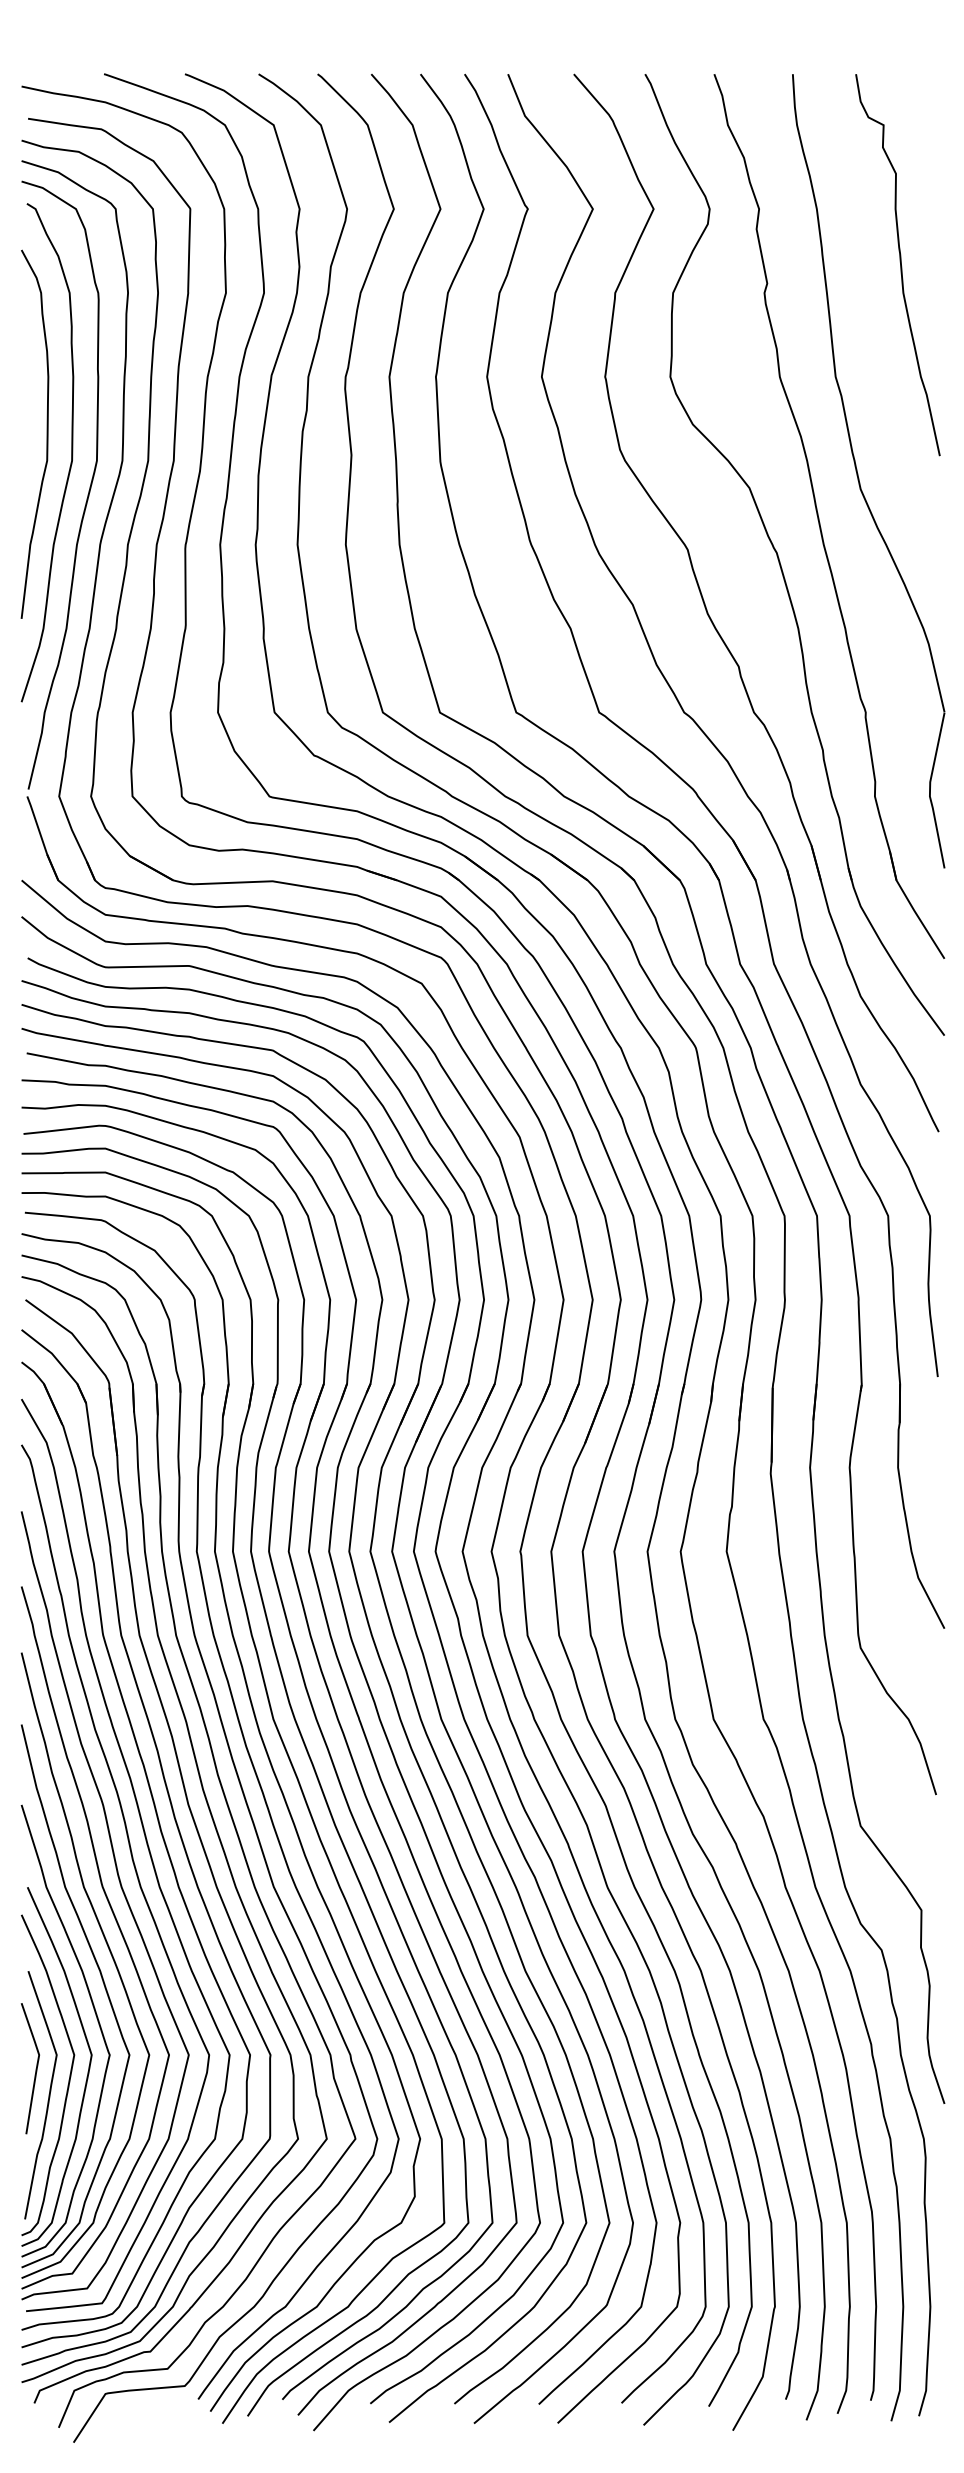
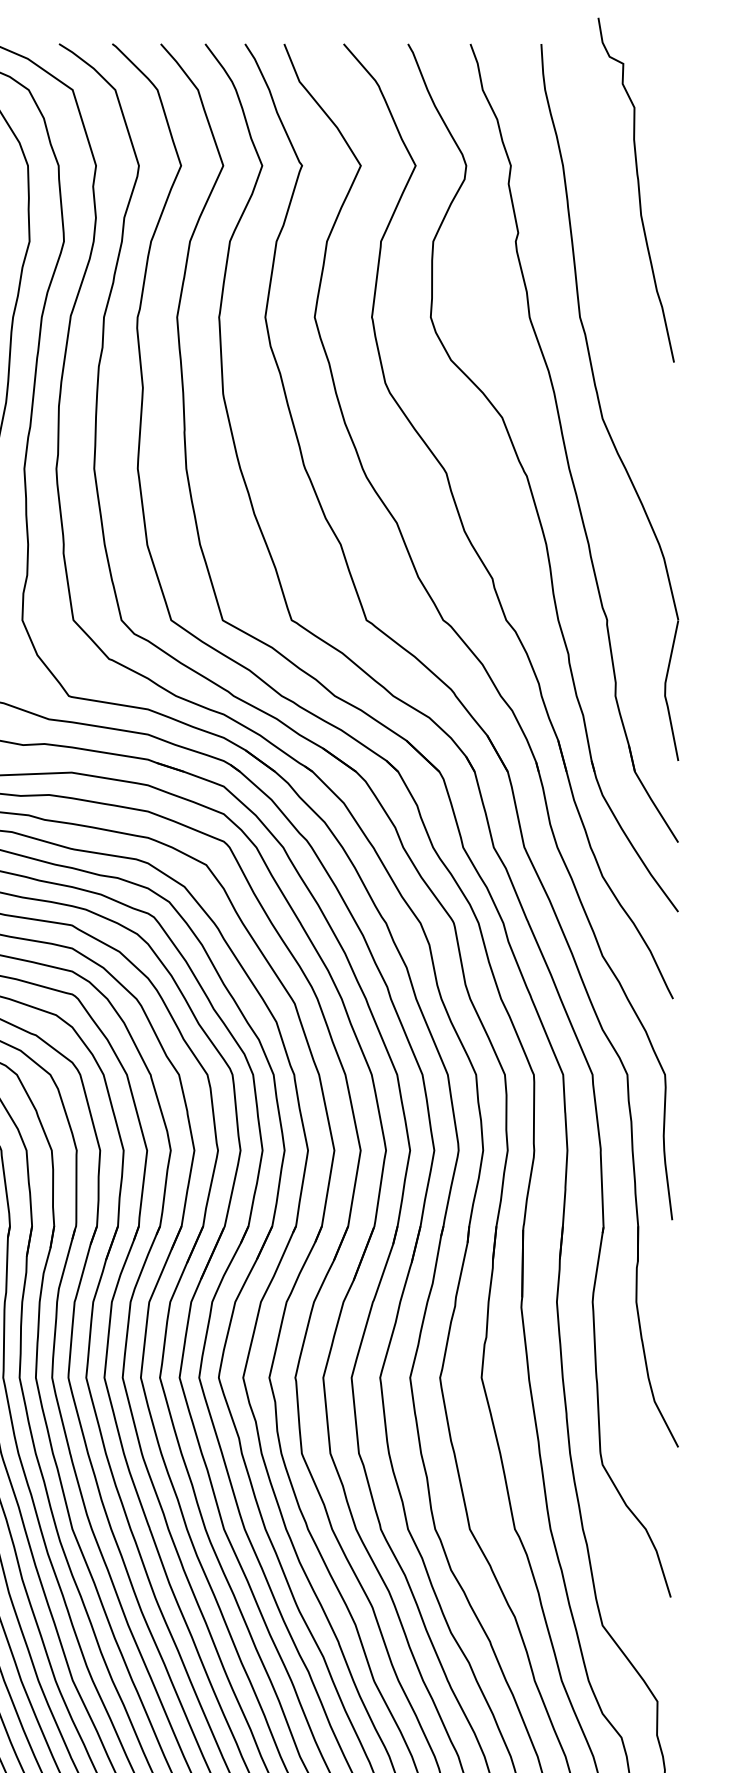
curve: (900, 265) -> (638, 190), moved

